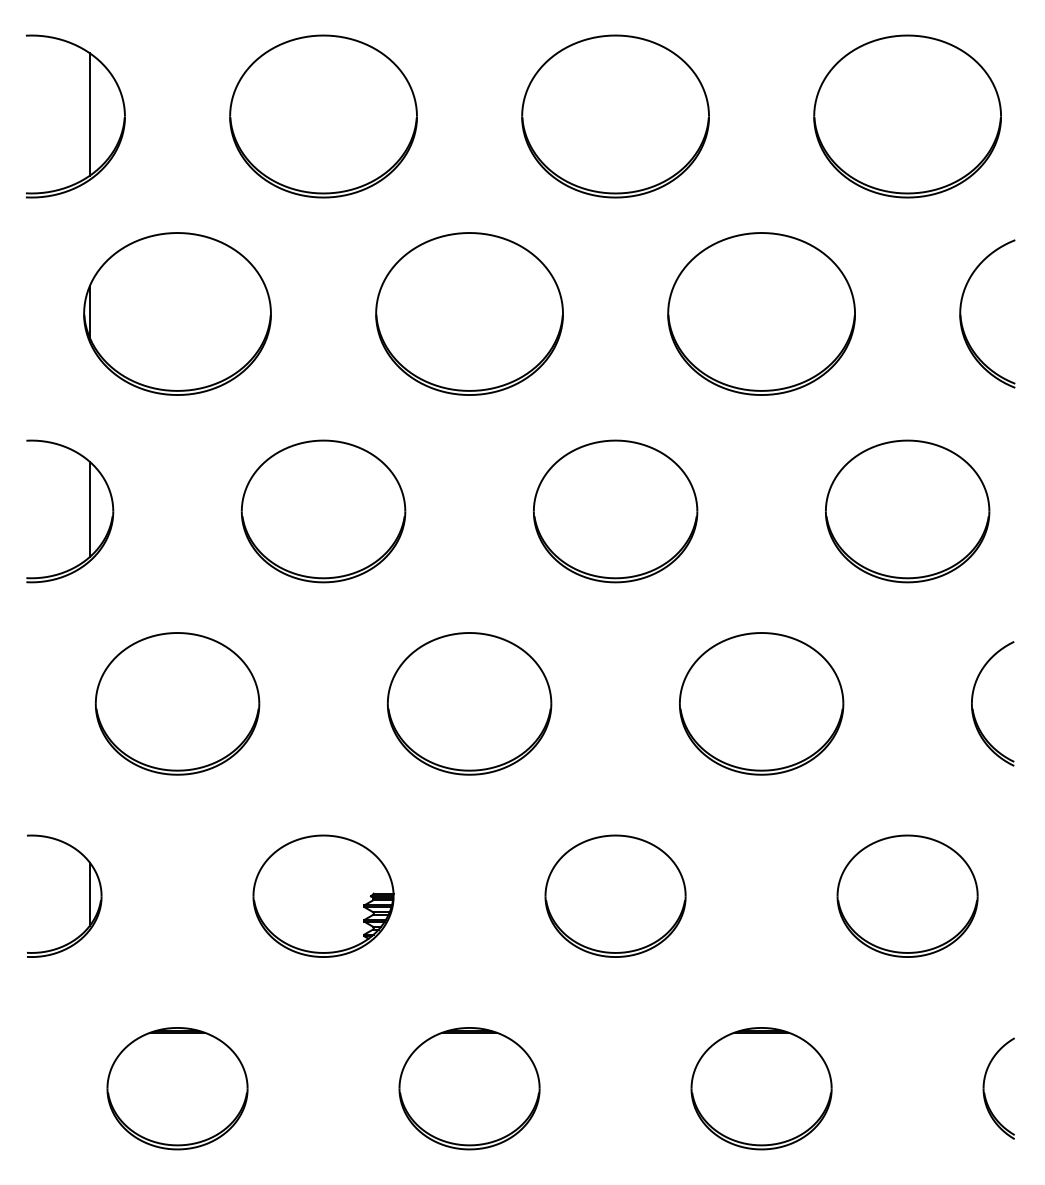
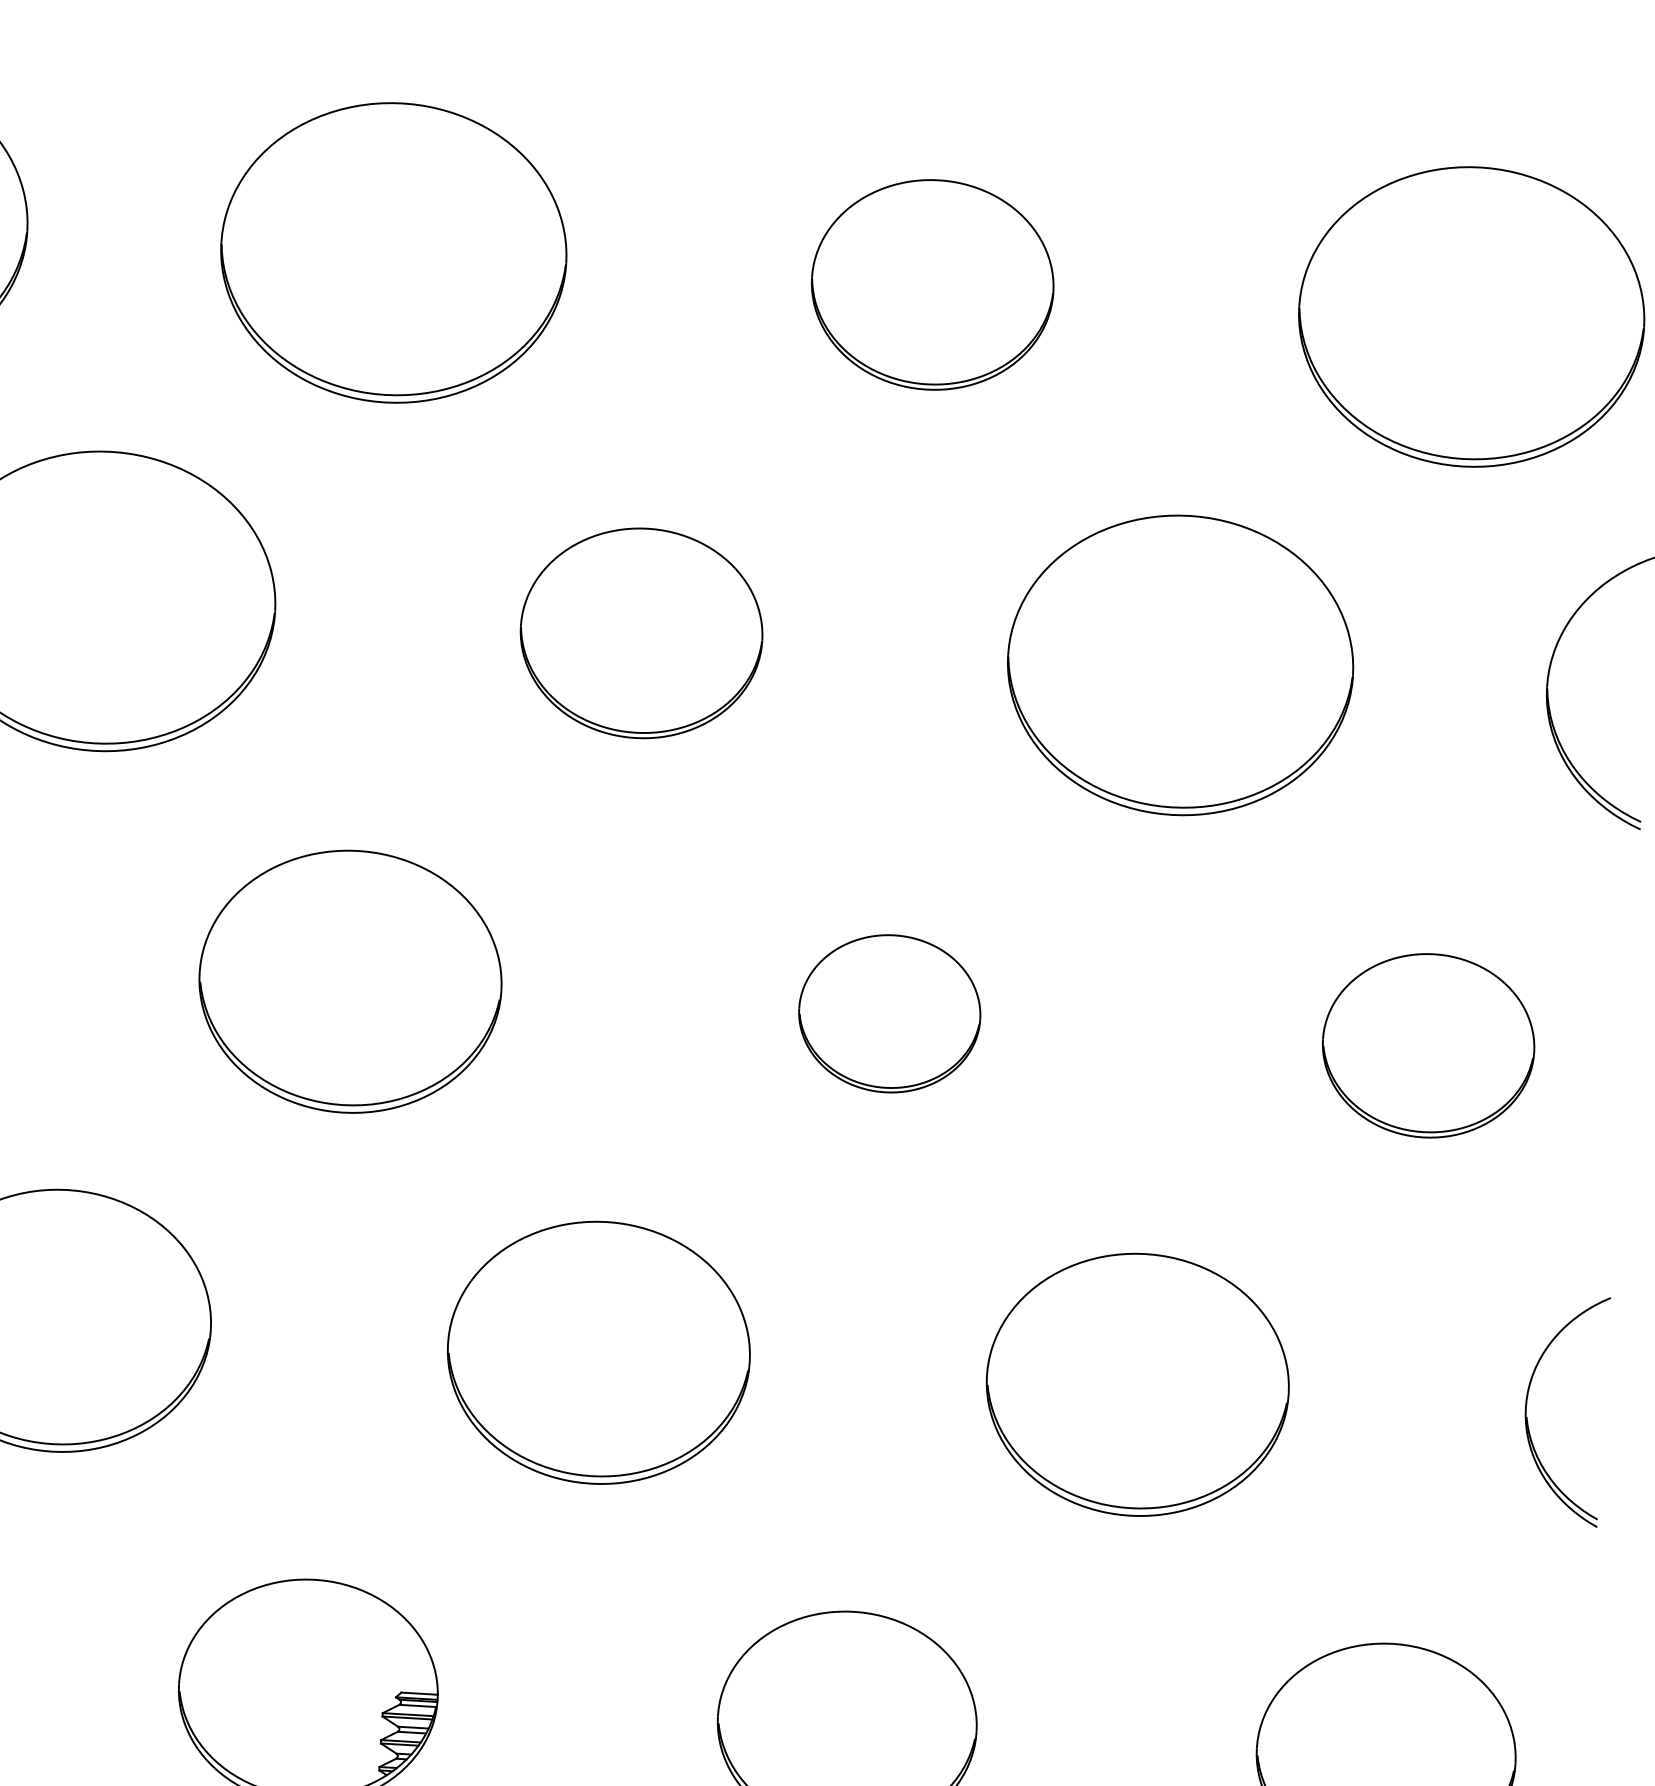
part: (615, 116) -> (932, 284), size x0.7
part: (469, 313) -> (641, 632), size x0.7
part: (615, 511) -> (889, 1013), size x0.6
part: (907, 511) -> (1428, 1045), size x0.7

